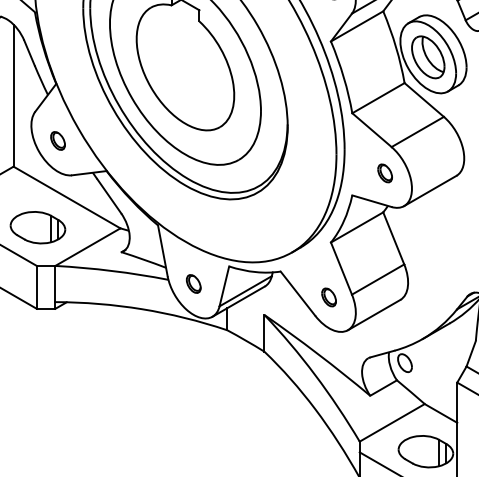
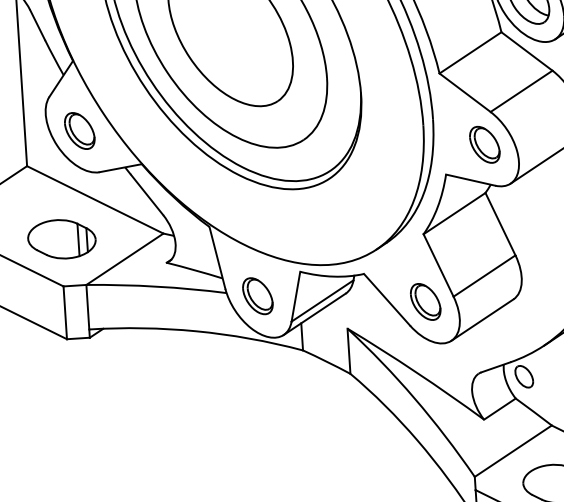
part: (57, 140) -> (79, 130), size x1.67
part: (384, 173) -> (483, 145), size x1.67
part: (193, 283) -> (257, 295), size x1.67
part: (328, 297) -> (424, 302), size x1.67

